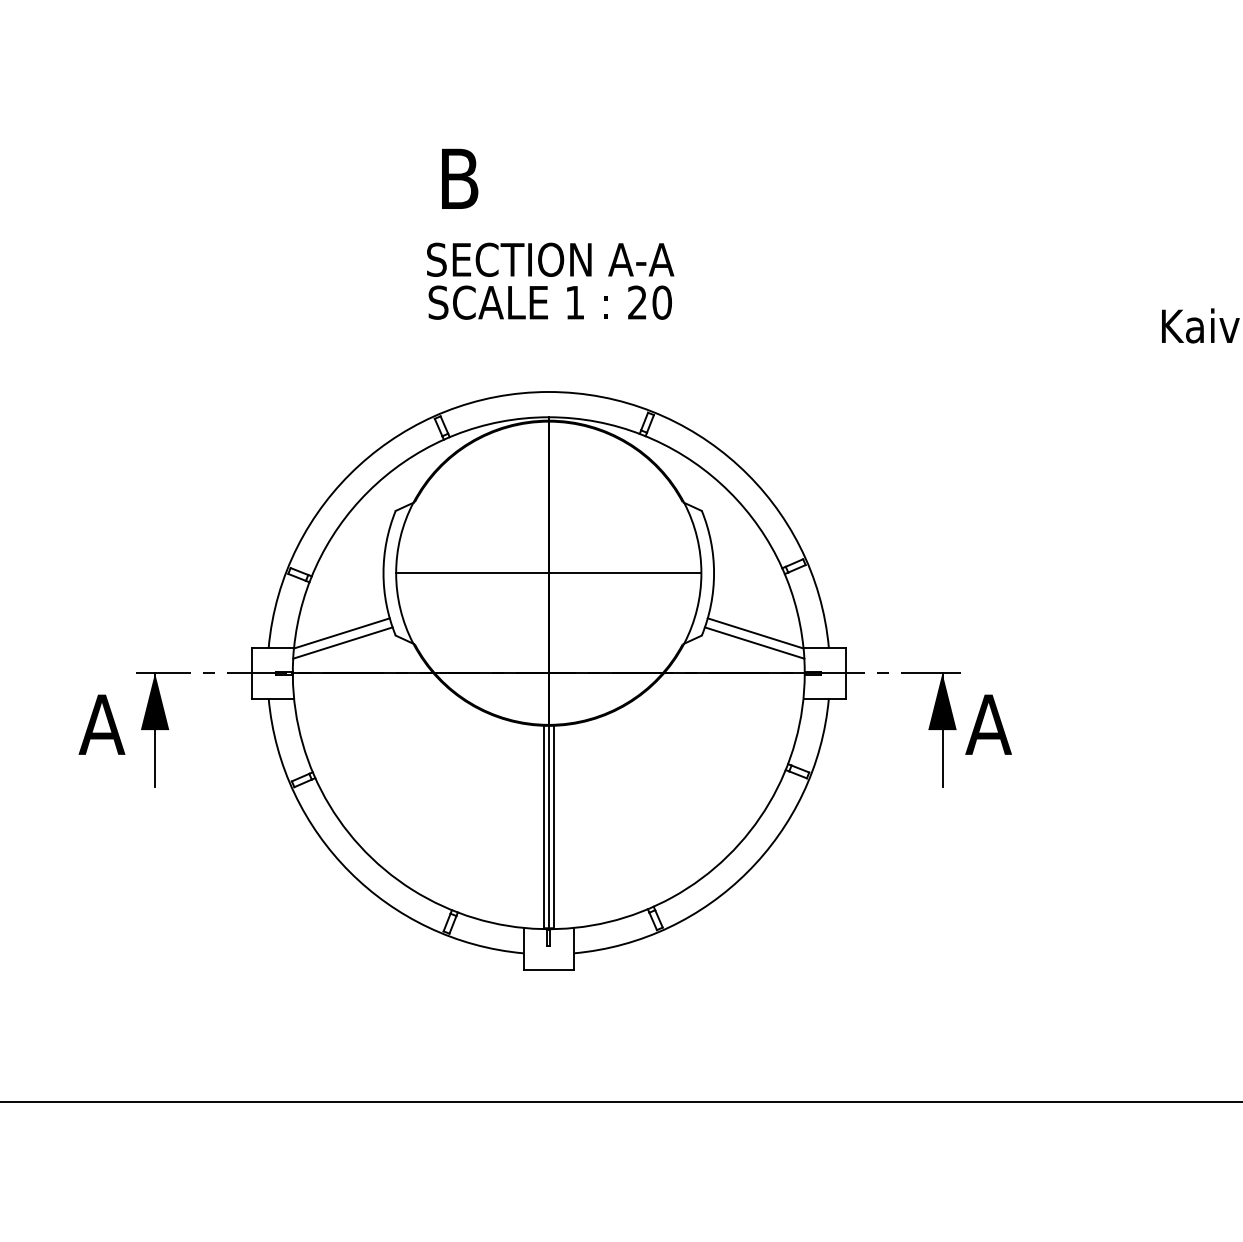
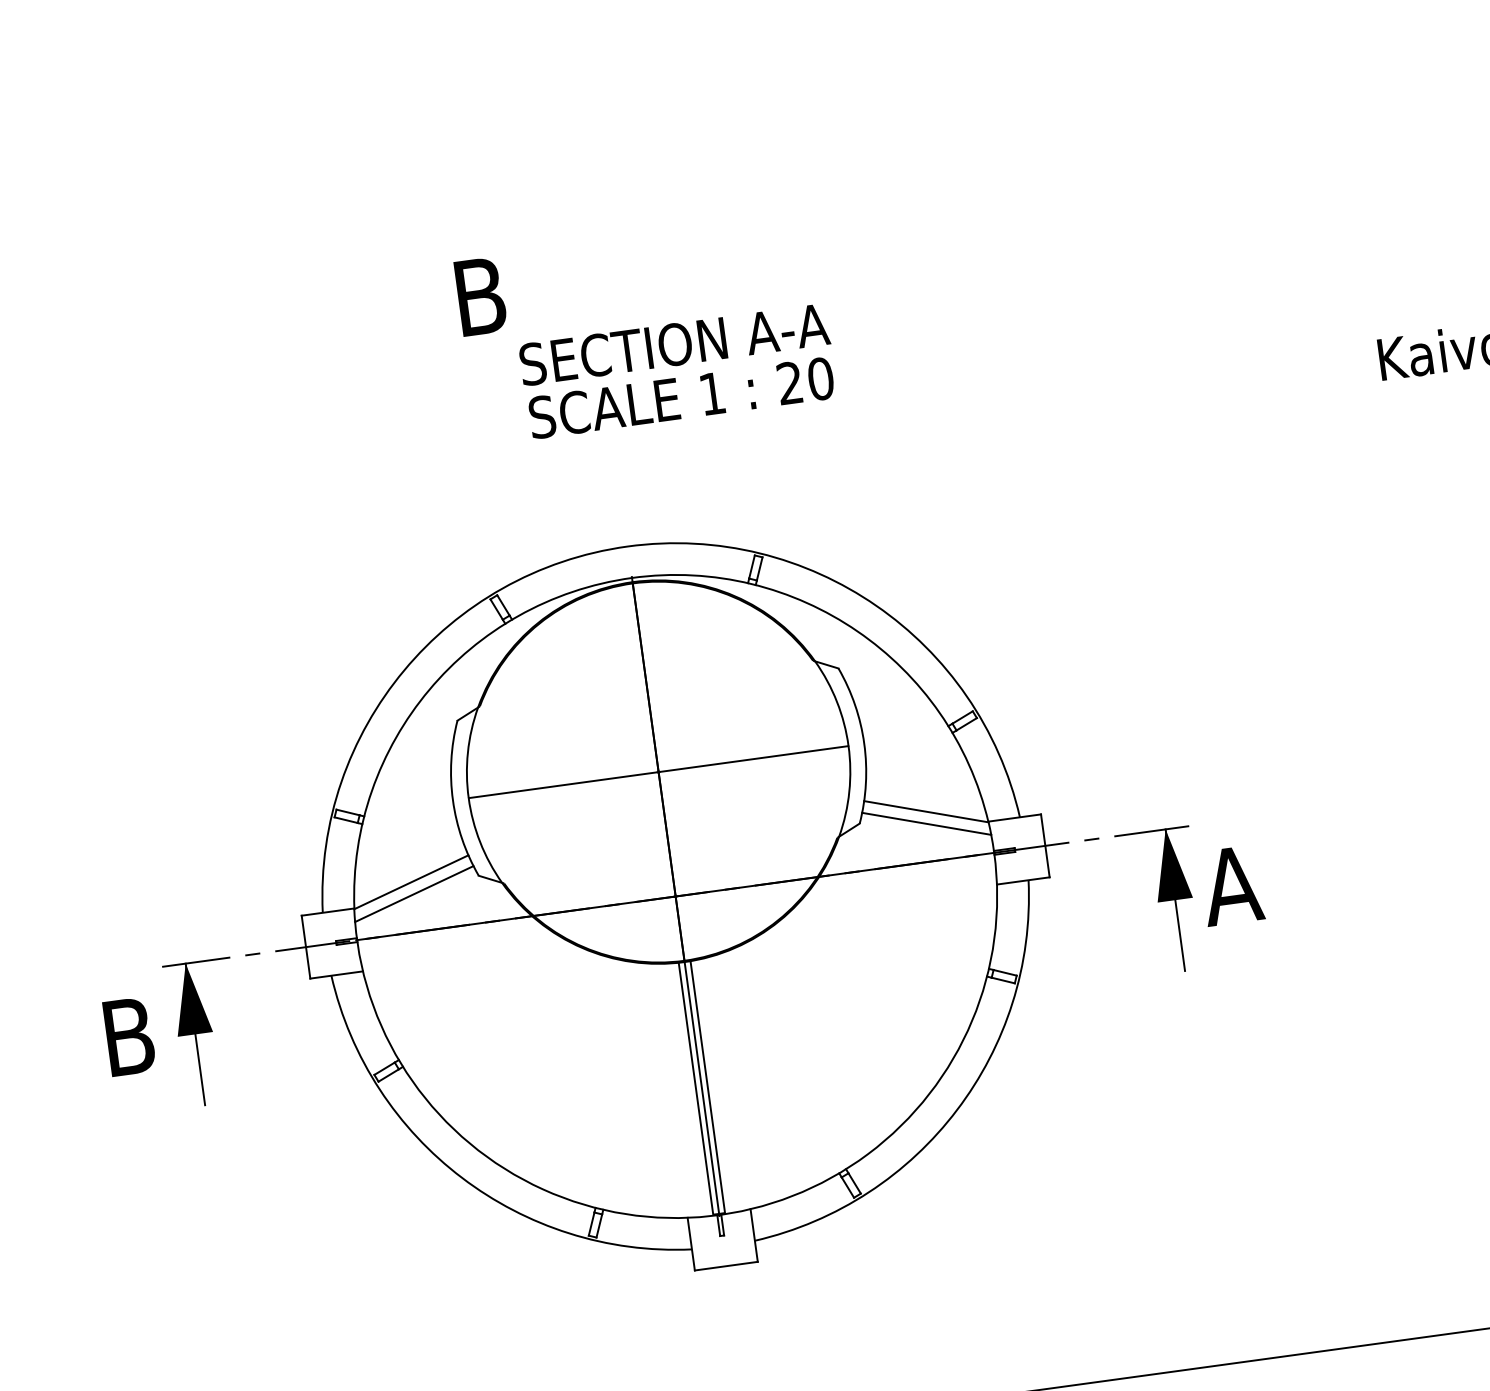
text: (550, 280) -> (678, 370), moved
text: (101, 724) -> (127, 1036), A -> B

